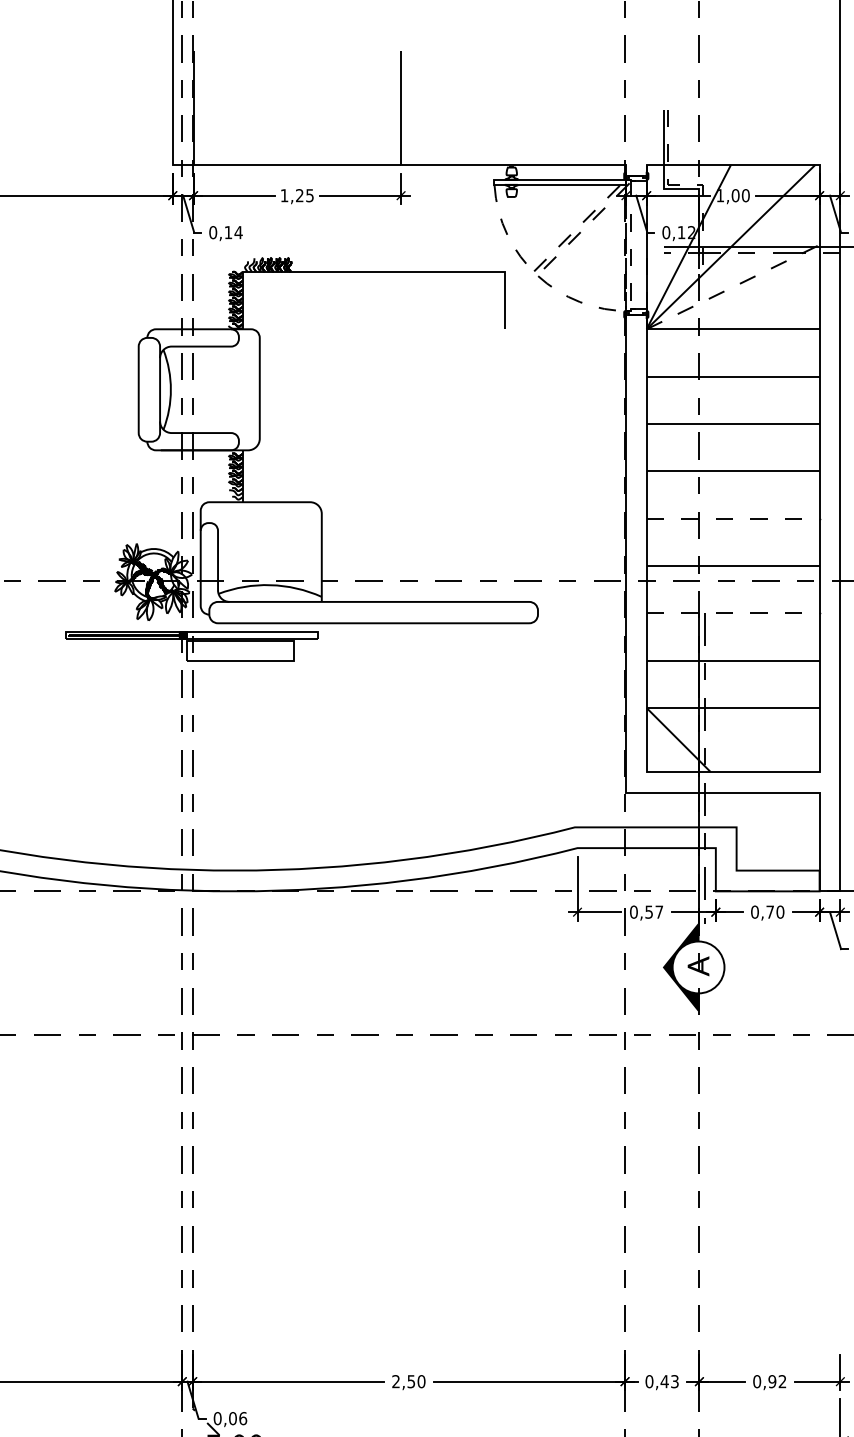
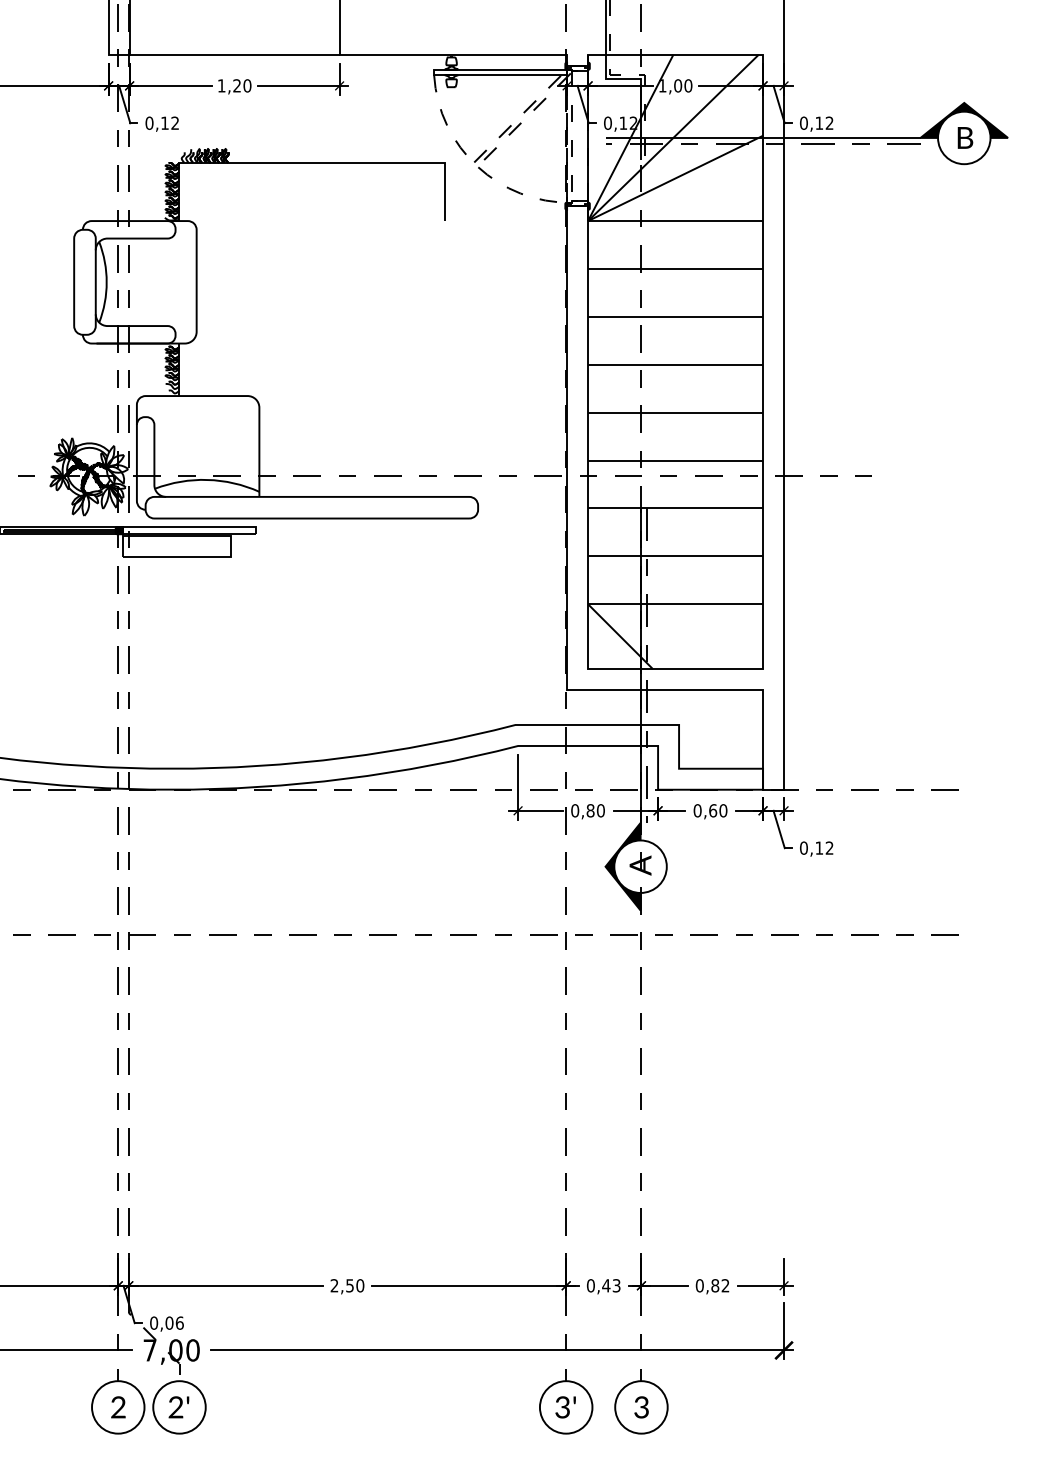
text: (310, 195) -> (247, 85), 1,25 -> 1,20
text: (238, 231) -> (175, 122), 0,14 -> 0,12
line: (734, 287) -> (676, 178), dashed -> solid
line: (734, 518) -> (676, 412), dashed -> solid
line: (734, 613) -> (676, 508), dashed -> solid
text: (654, 911) -> (595, 810), 0,57 -> 0,80
text: (770, 911) -> (713, 810), 0,70 -> 0,60
text: (772, 1381) -> (715, 1285), 0,92 -> 0,82

